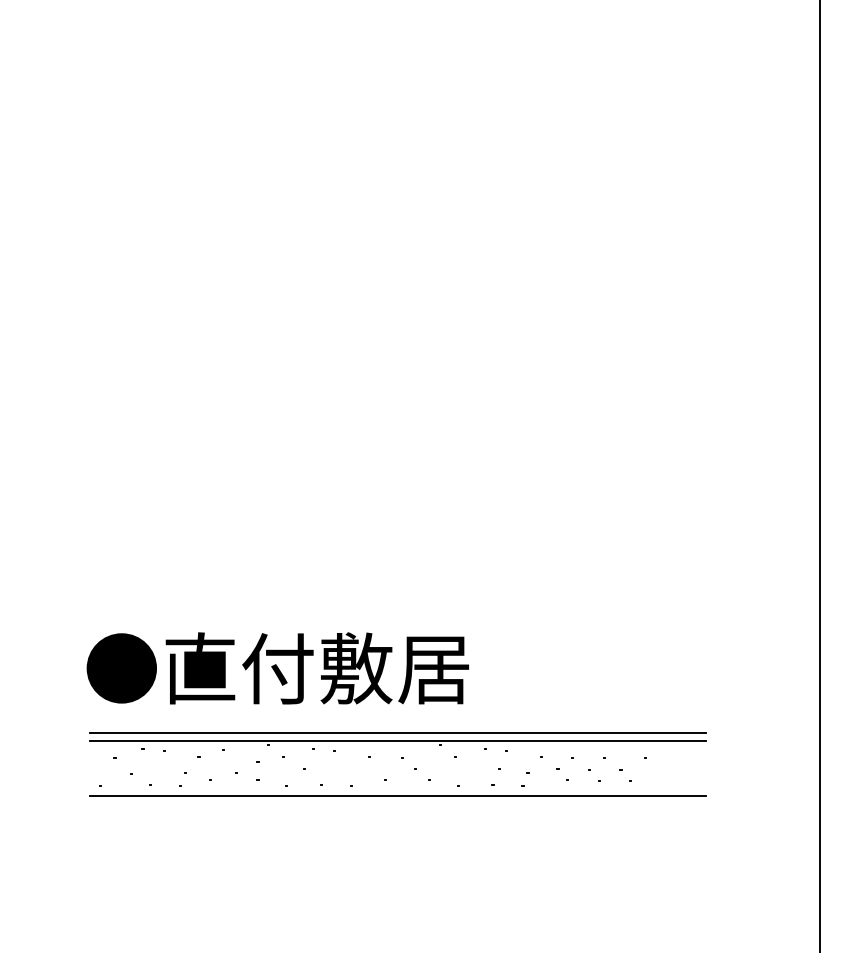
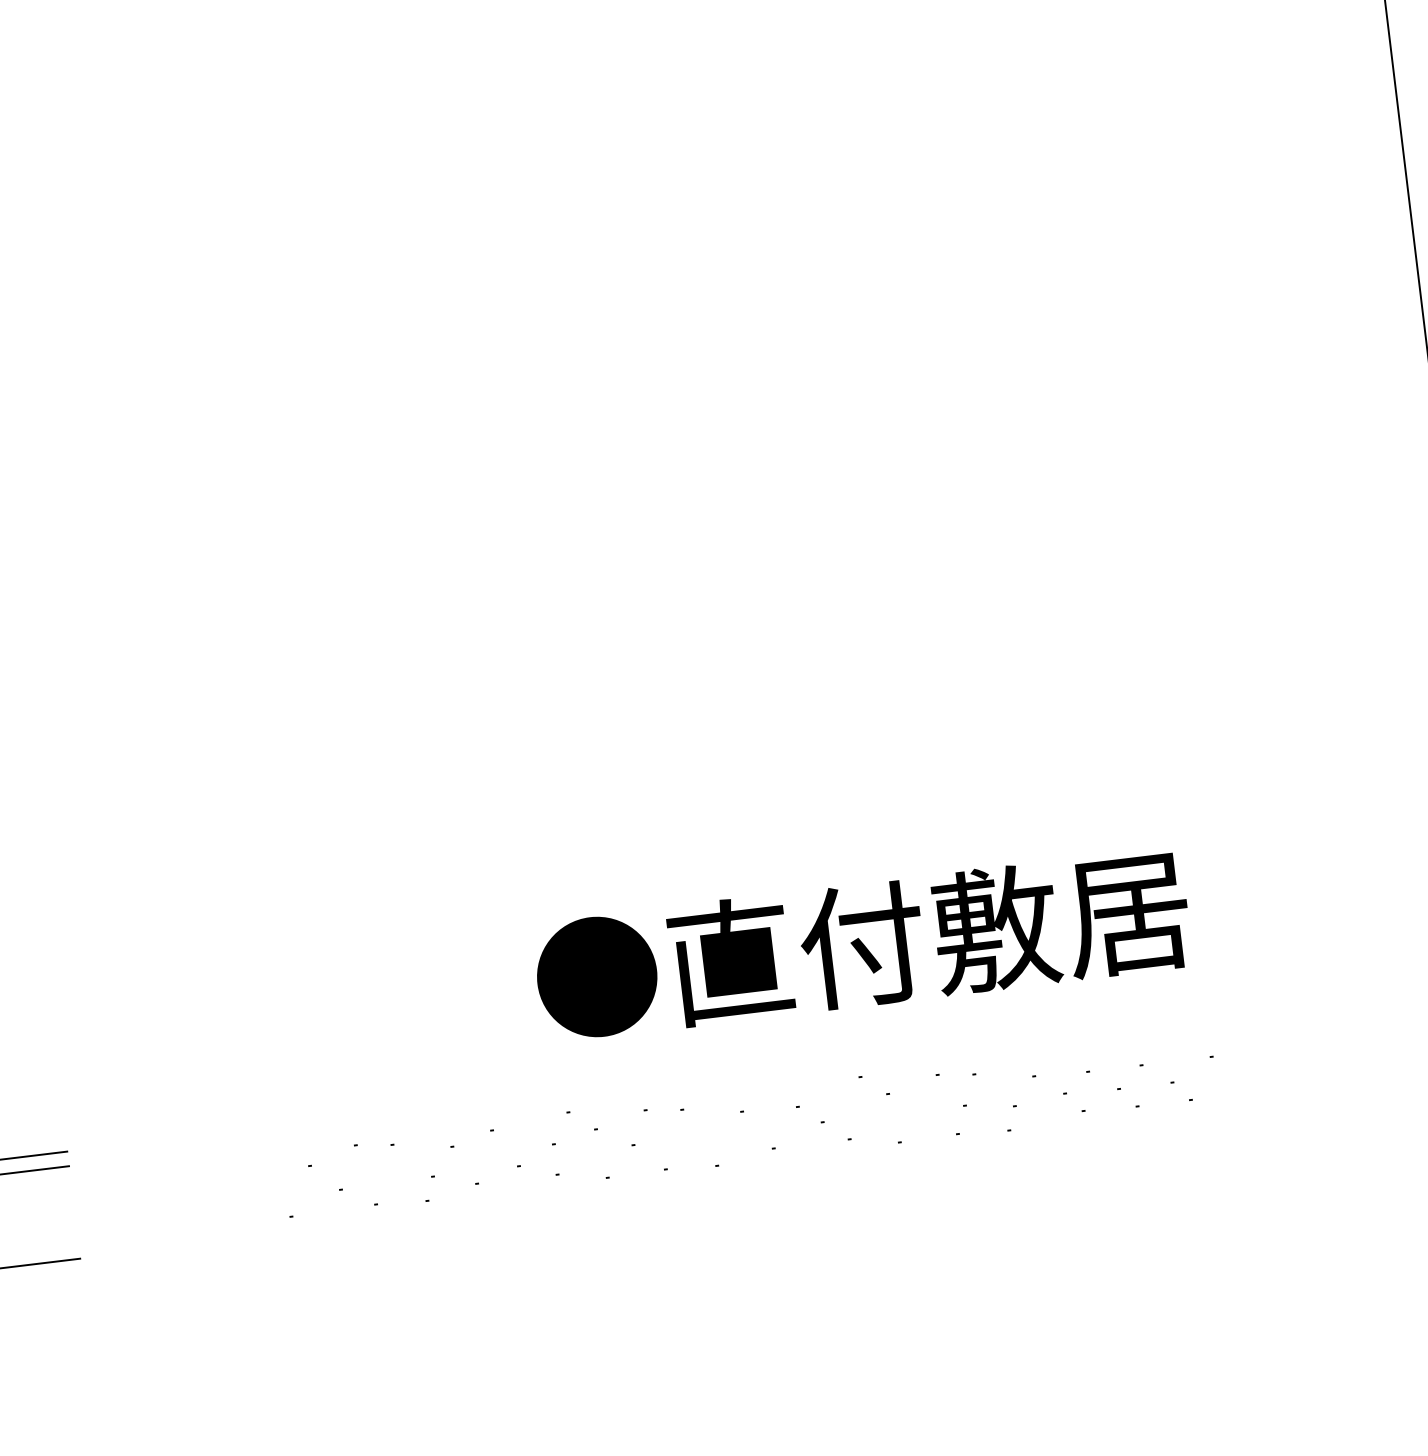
text: (277, 668) -> (861, 945), moved
line: (397, 732) -> (784, 1064), removed
line: (397, 741) -> (786, 1080), removed
line: (397, 795) -> (797, 1171), removed

